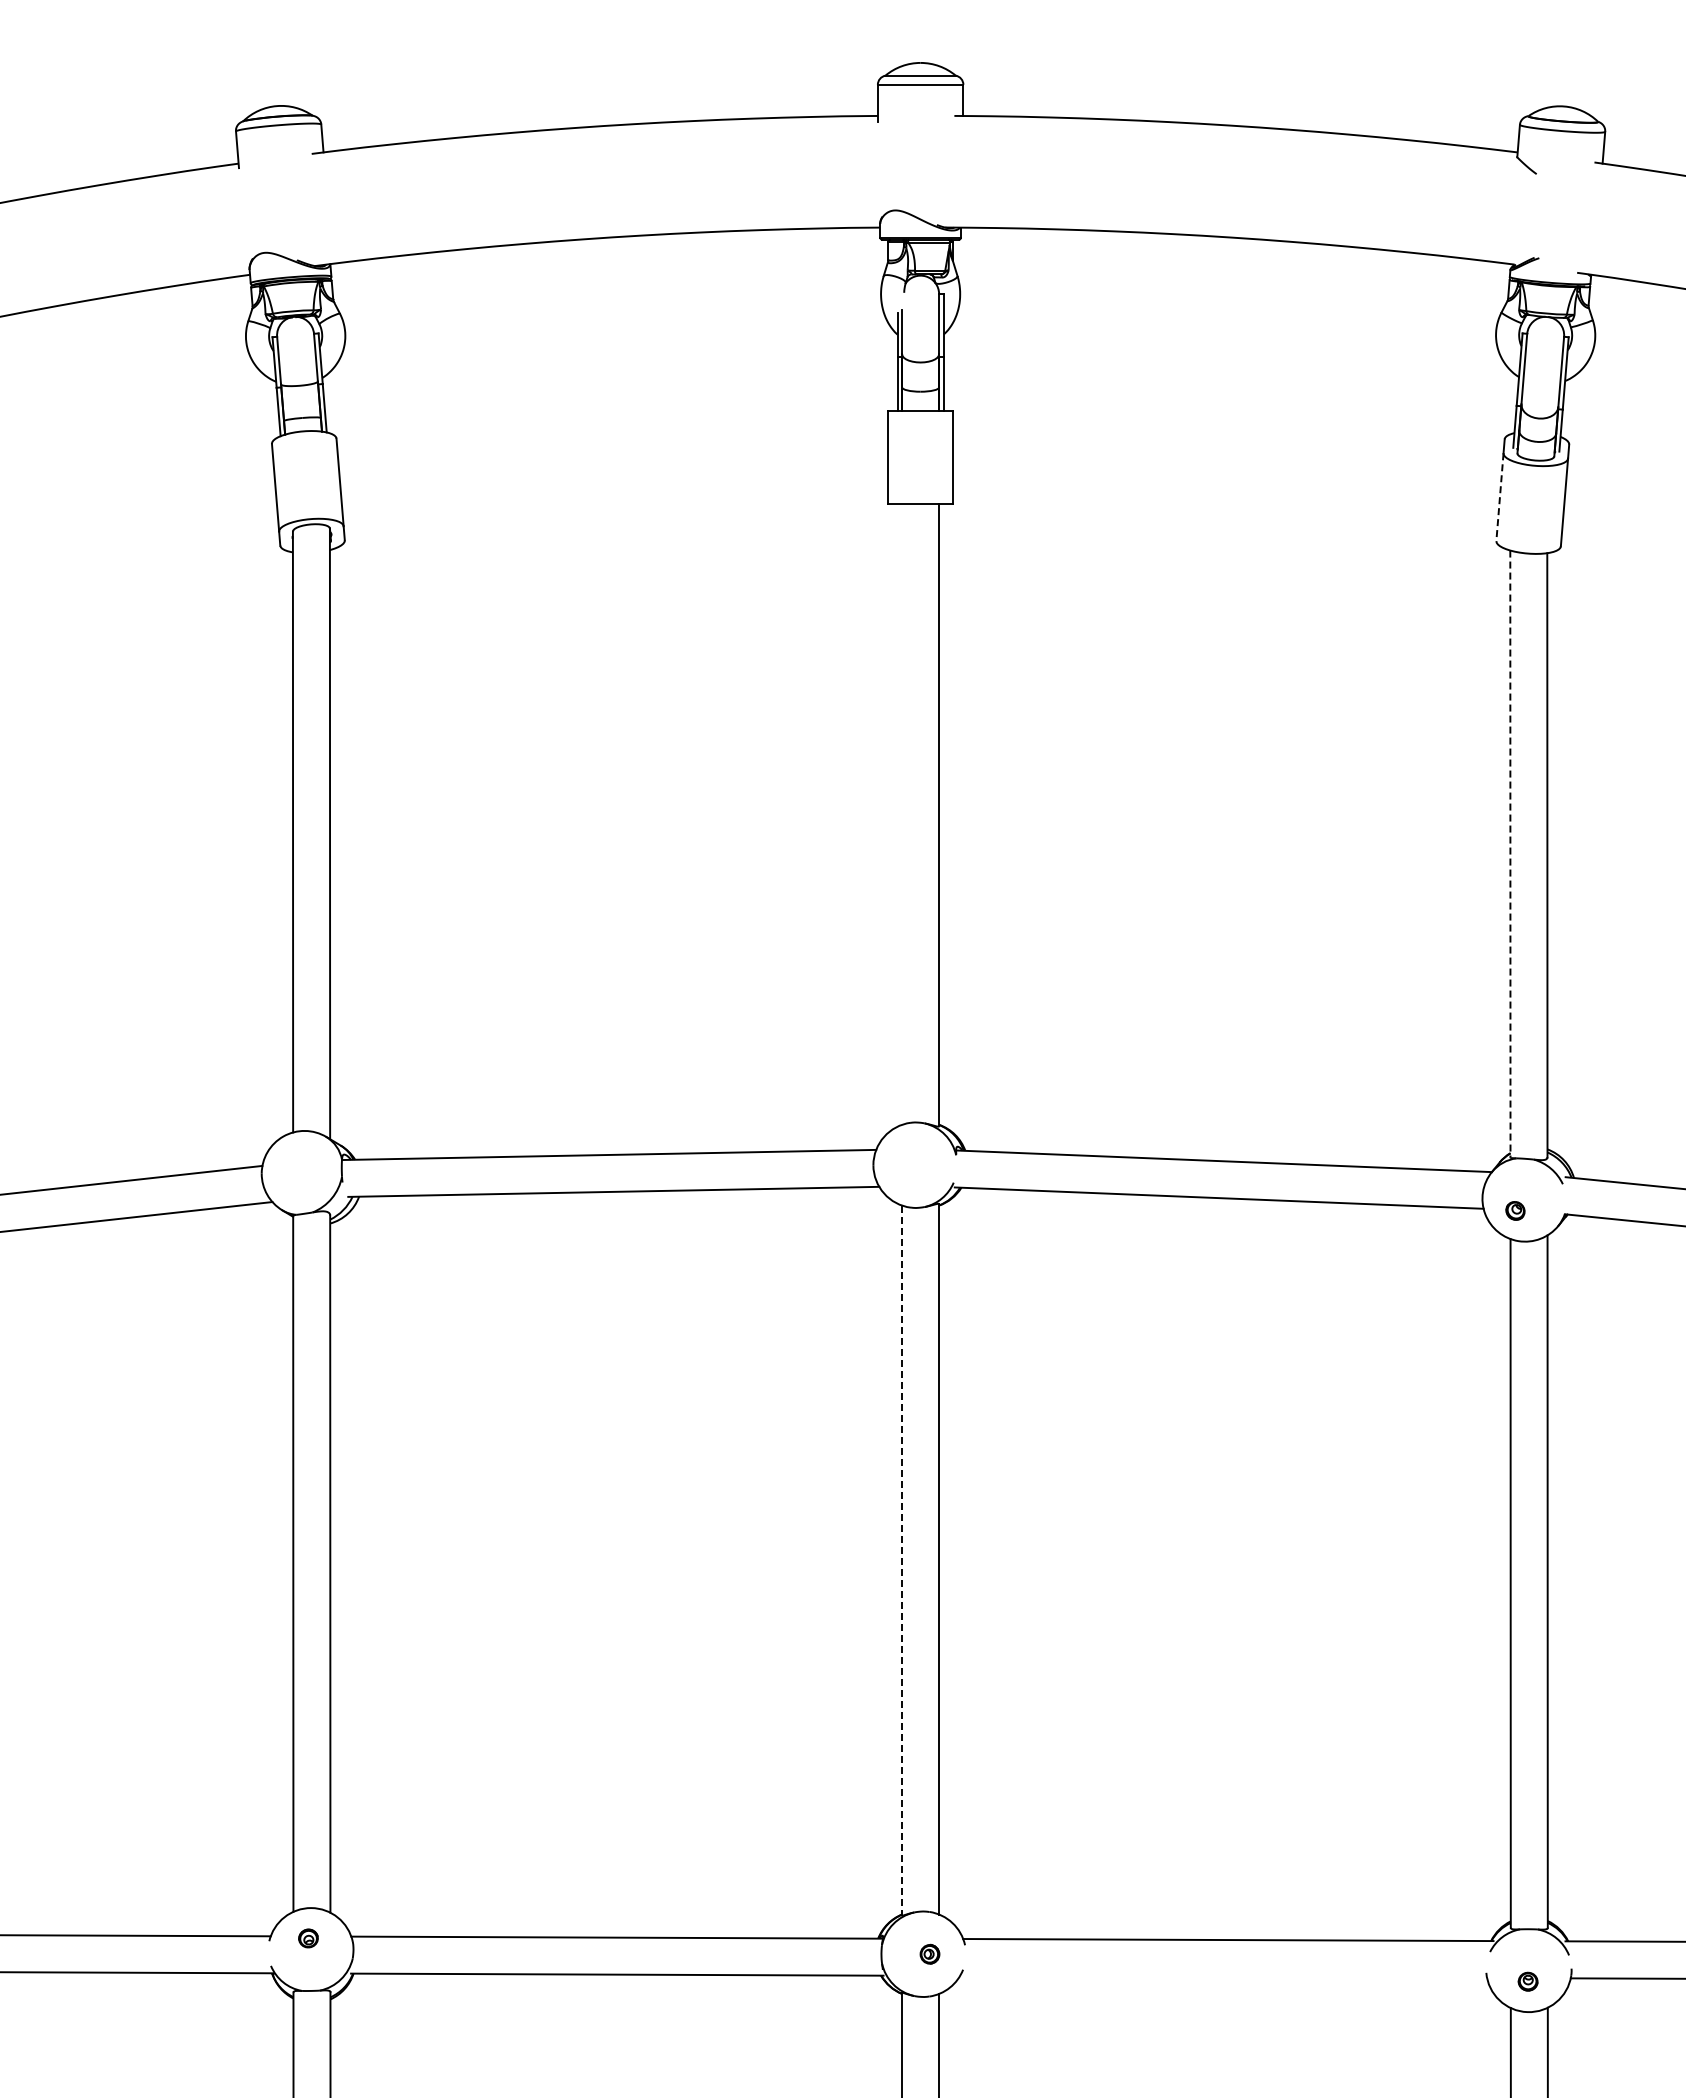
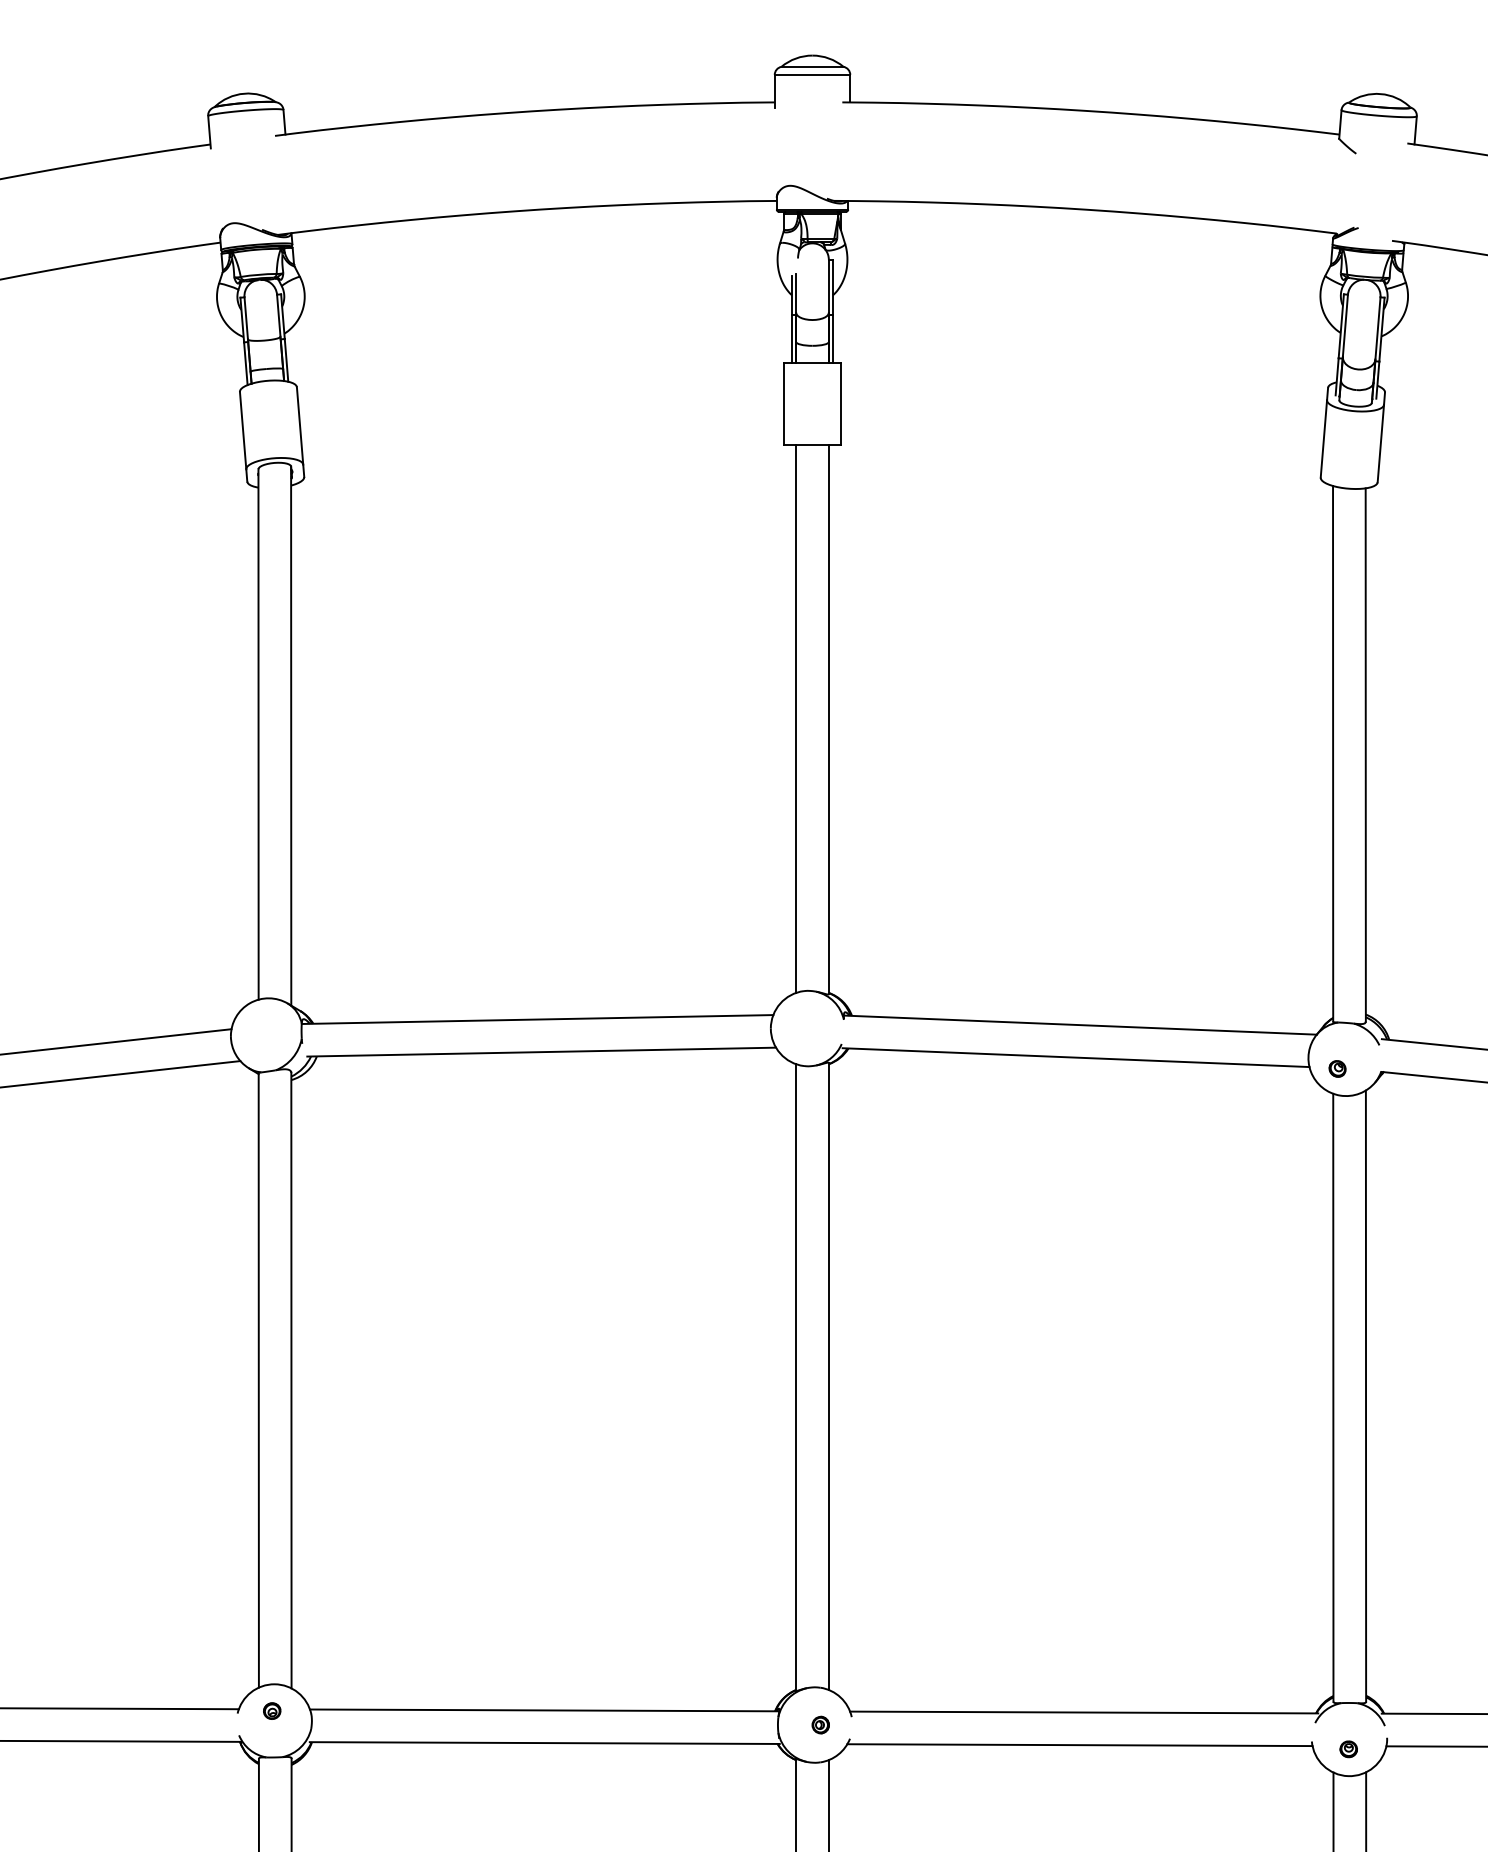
line: (1499, 497) -> (1323, 439), dashed -> solid
line: (902, 813) -> (796, 718), added
line: (1510, 854) -> (1333, 754), dashed -> solid
line: (902, 1560) -> (796, 1377), dashed -> solid
line: (1223, 1976) -> (1079, 1744), added

